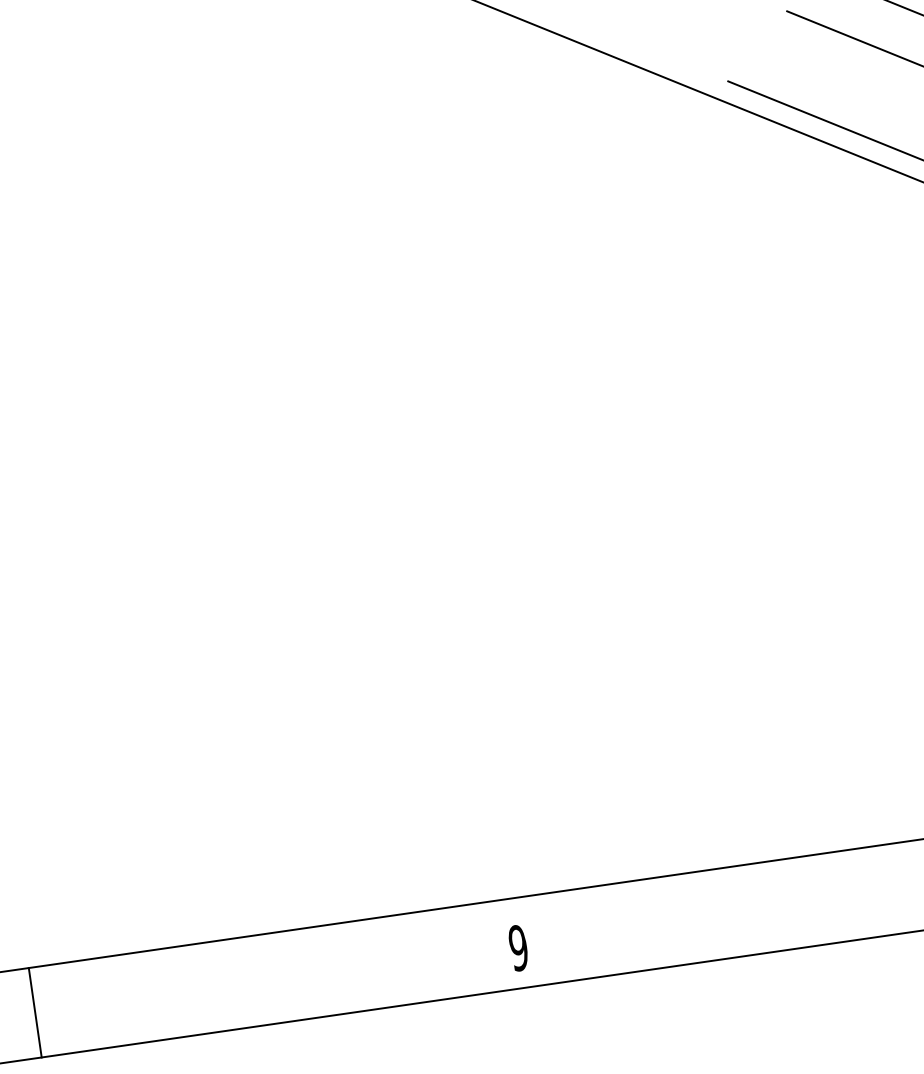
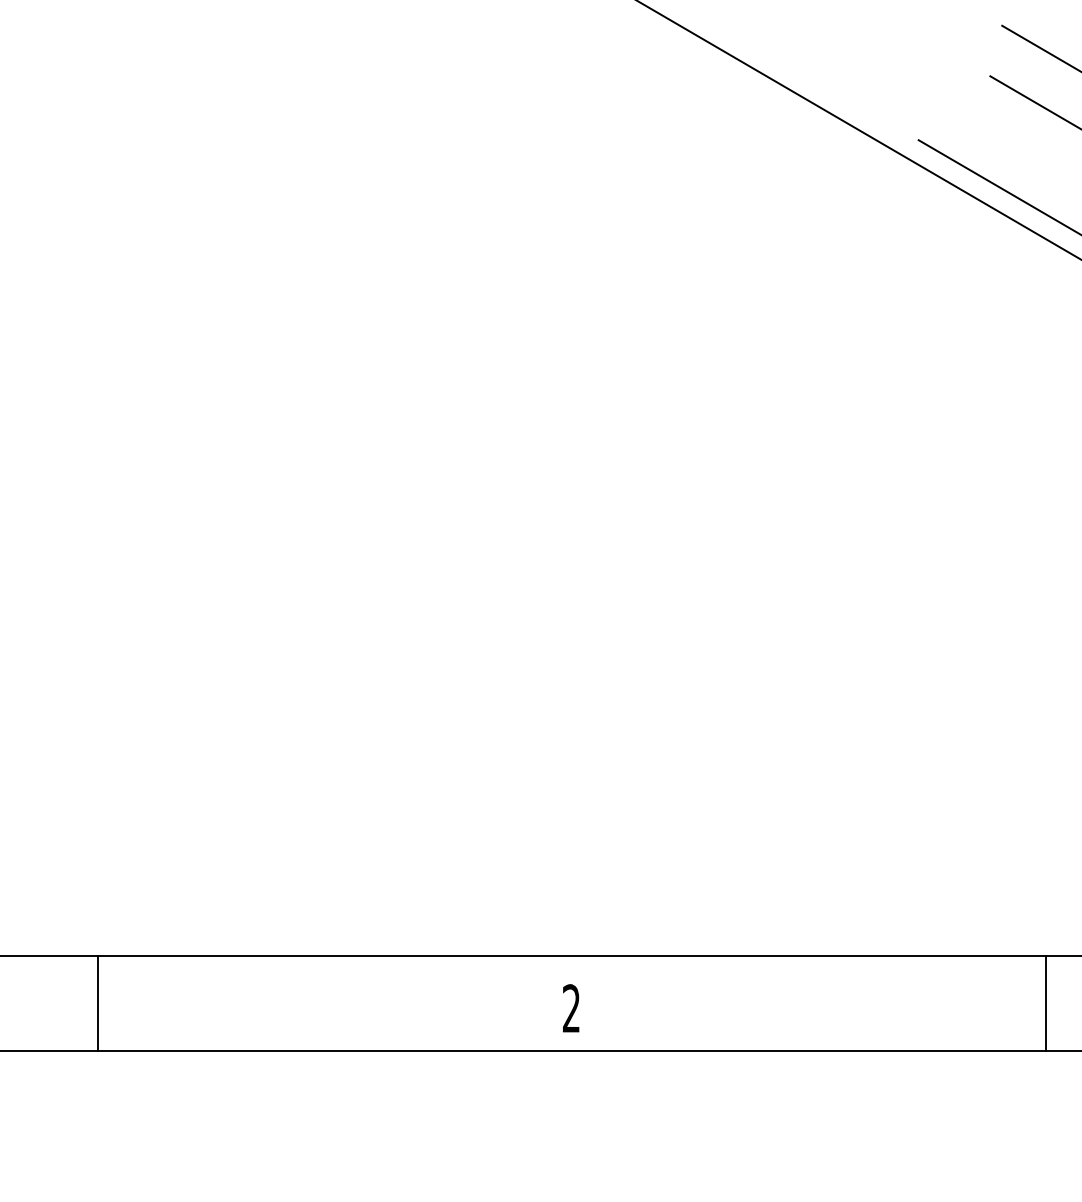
text: (518, 948) -> (571, 1008), 9 -> 2
line: (35, 1011) -> (98, 1002), moved

